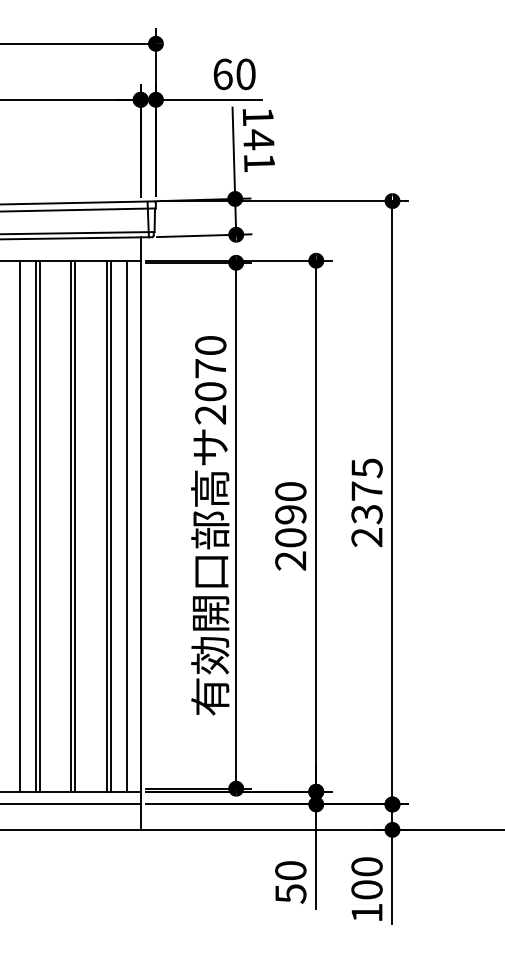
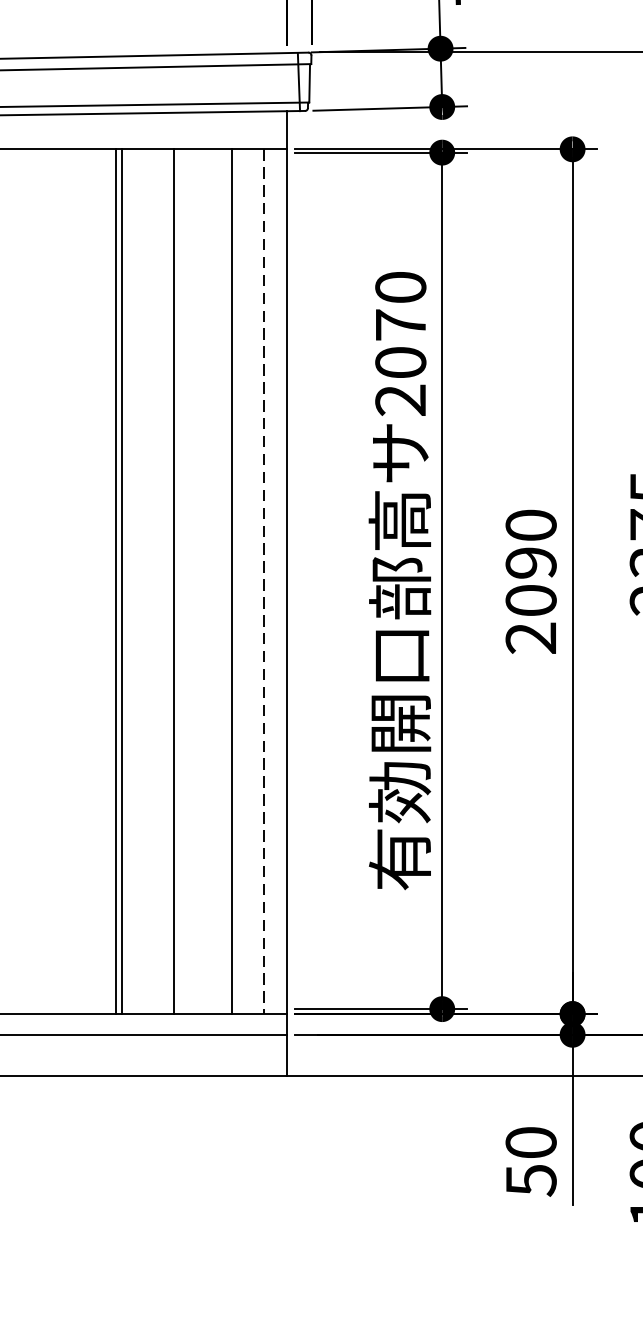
line: (20, 525) -> (90, 580), removed
line: (75, 525) -> (180, 580), removed
line: (110, 525) -> (237, 580), removed
line: (126, 526) -> (263, 582), solid -> dashed

